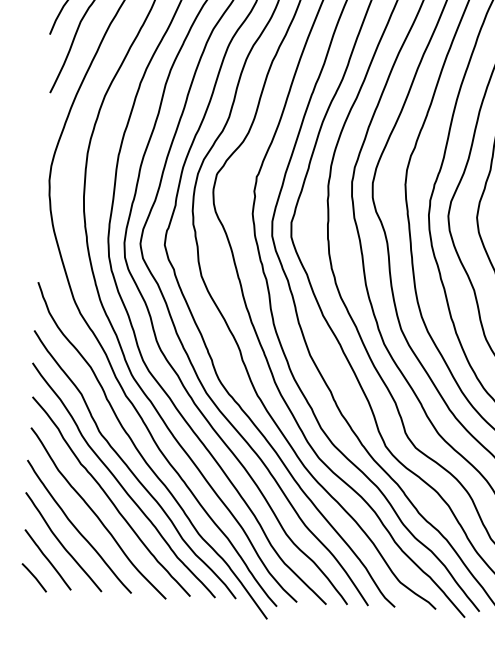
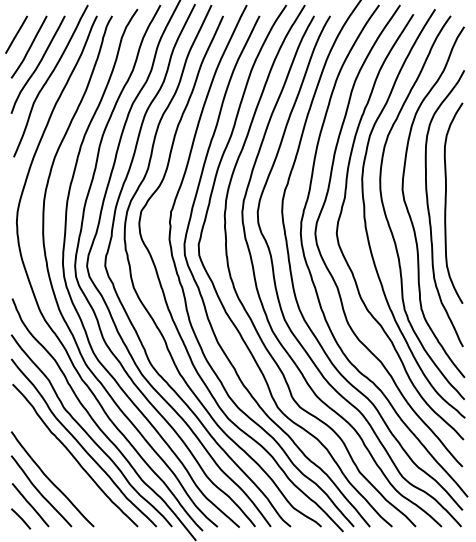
curve: (97, 514) -> (65, 469), removed

